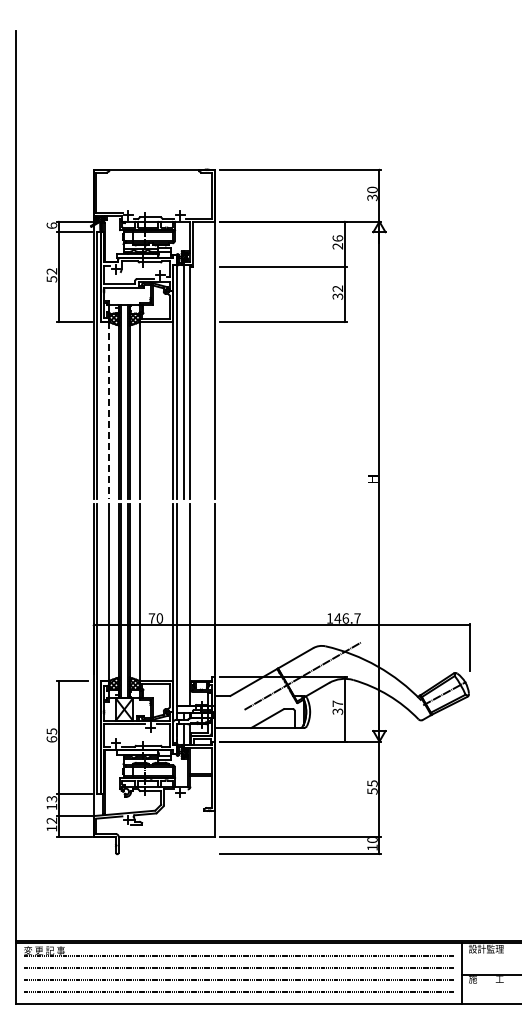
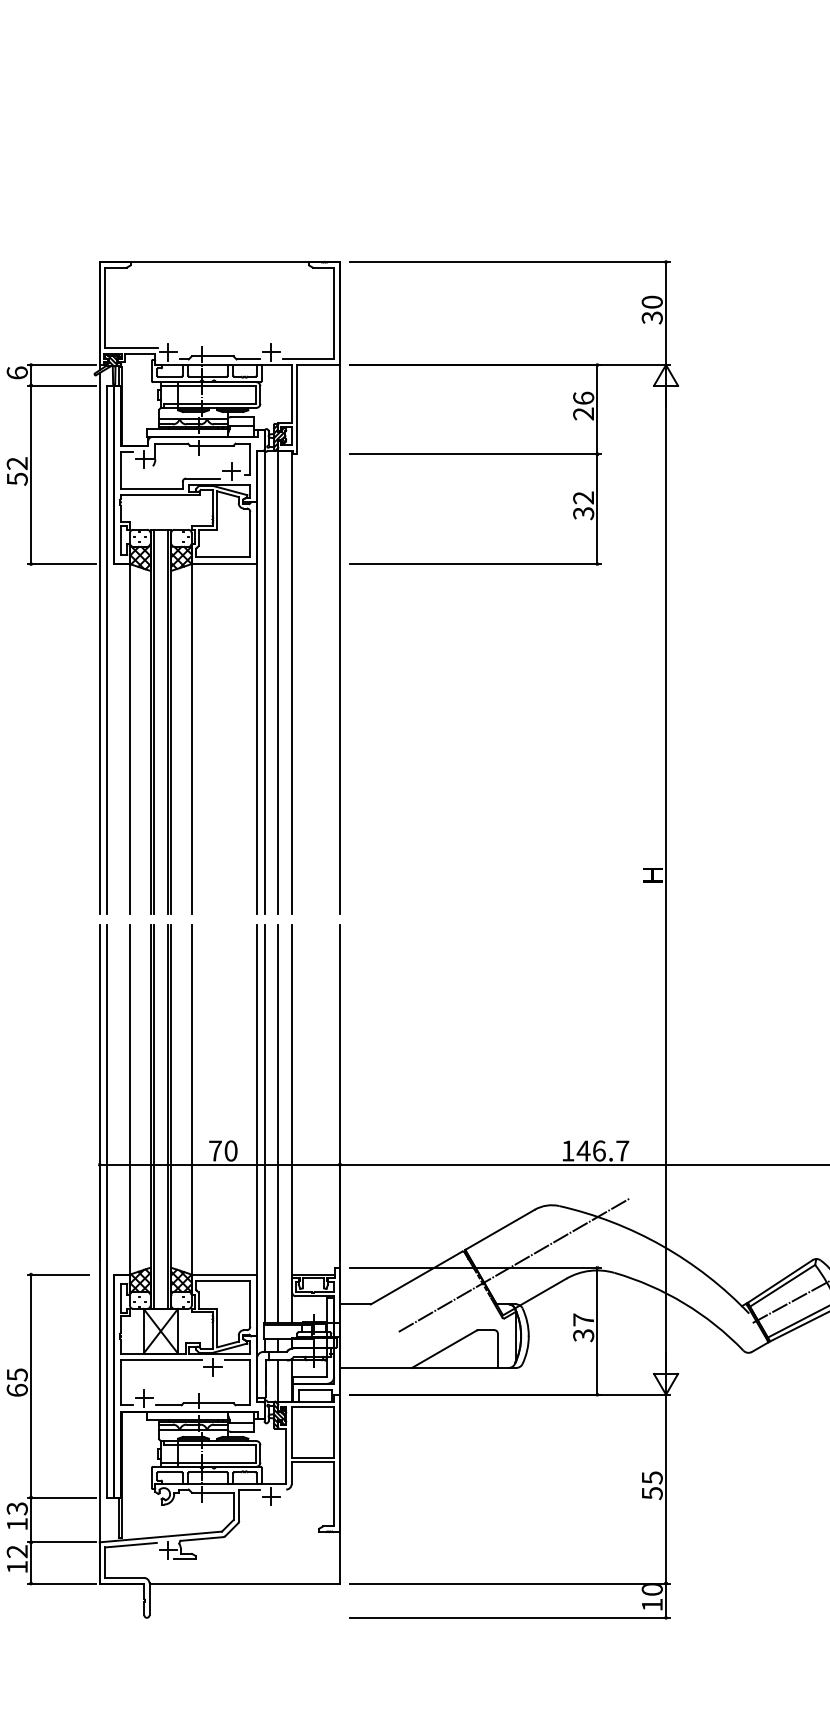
line: (108, 411) -> (129, 740), dashed -> solid
line: (183, 604) -> (277, 1123), added

